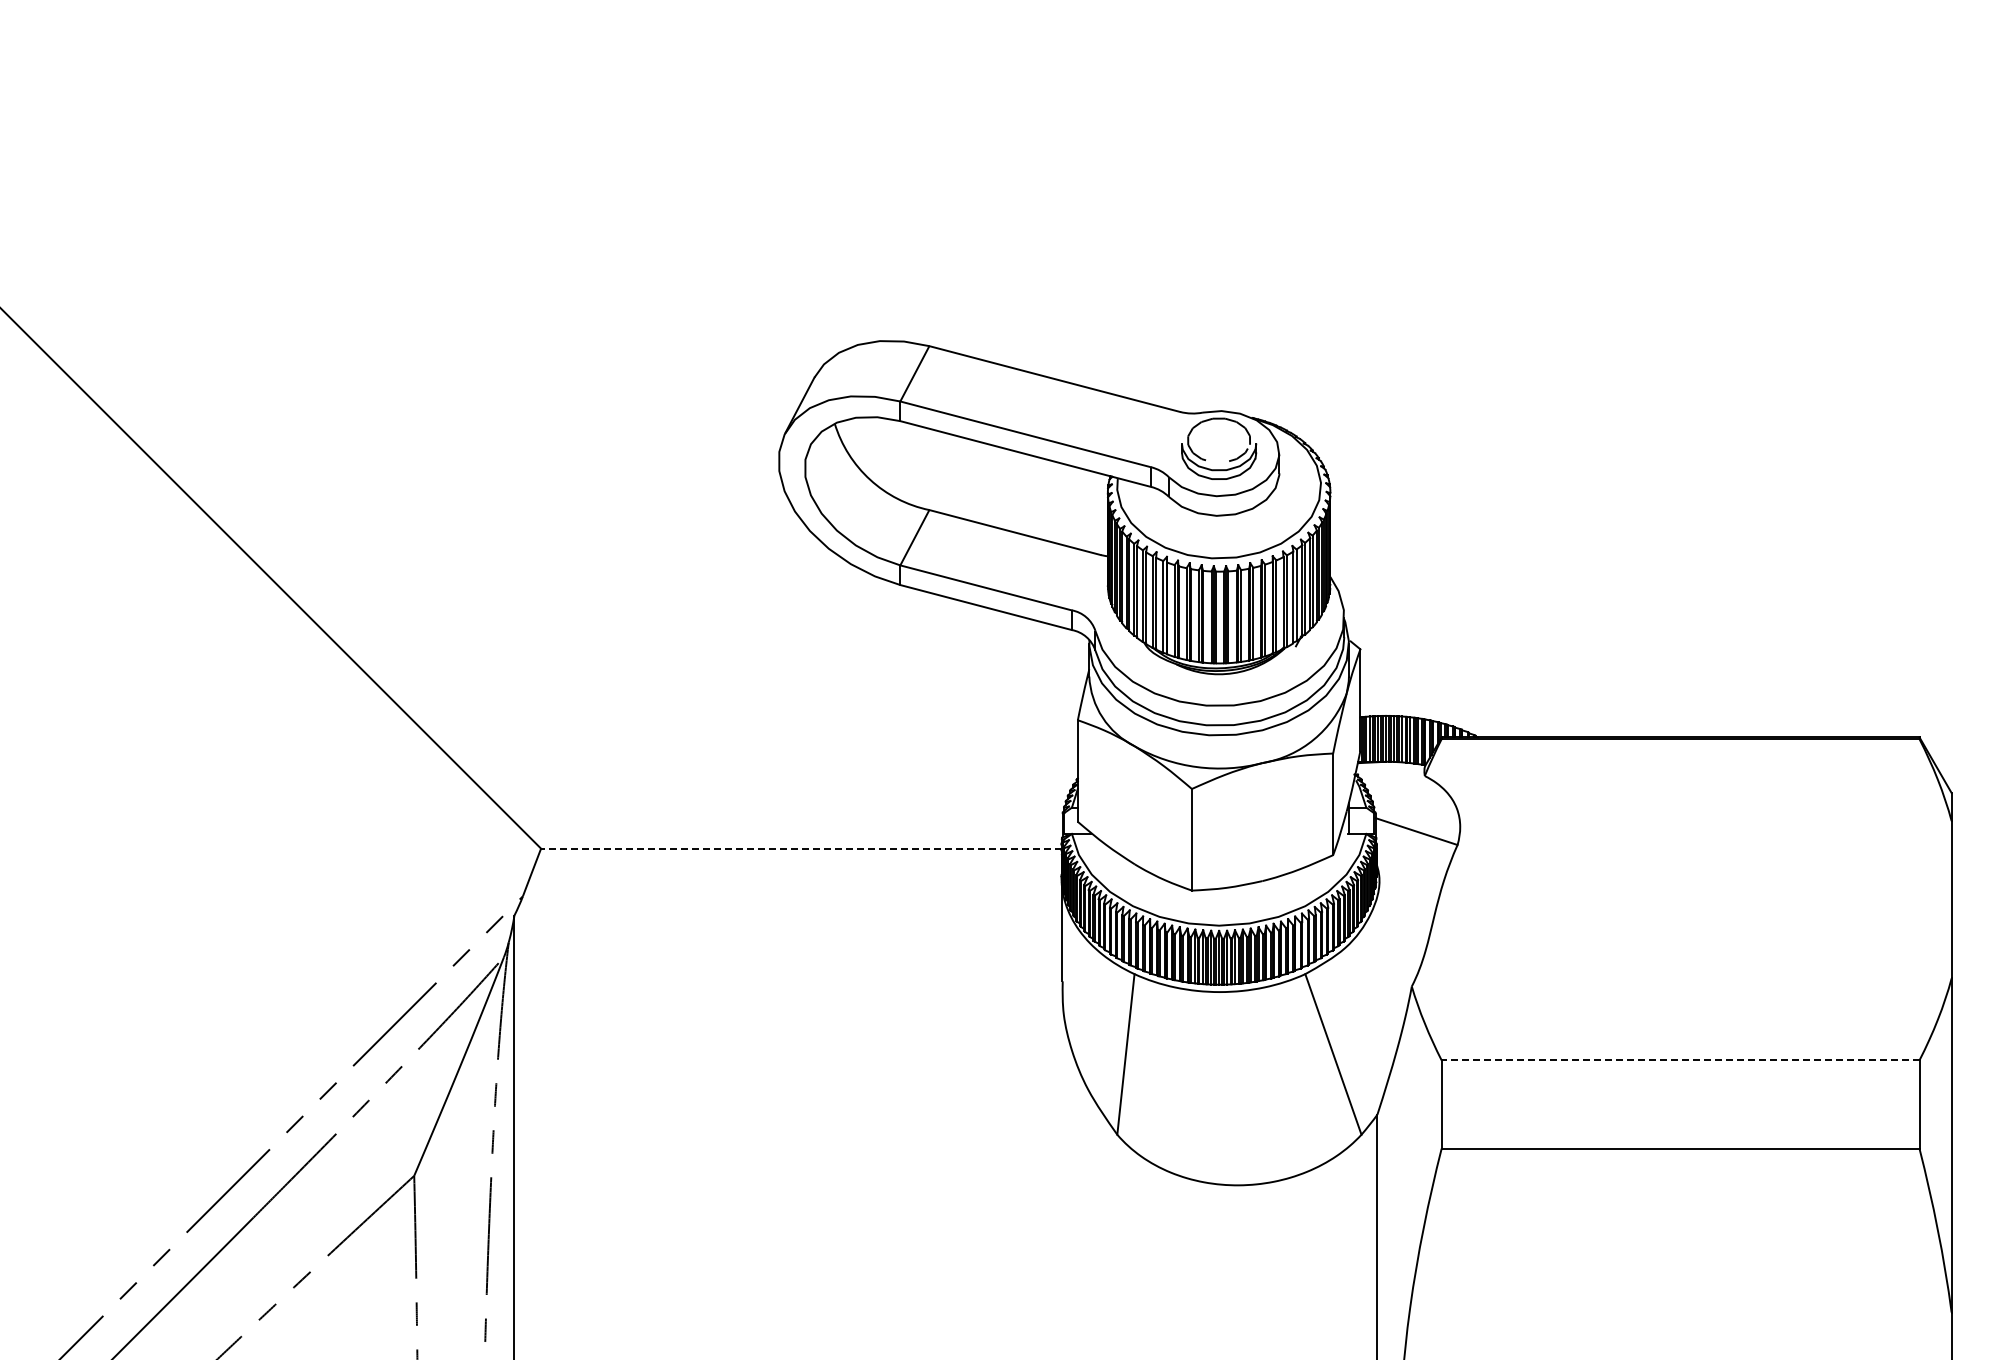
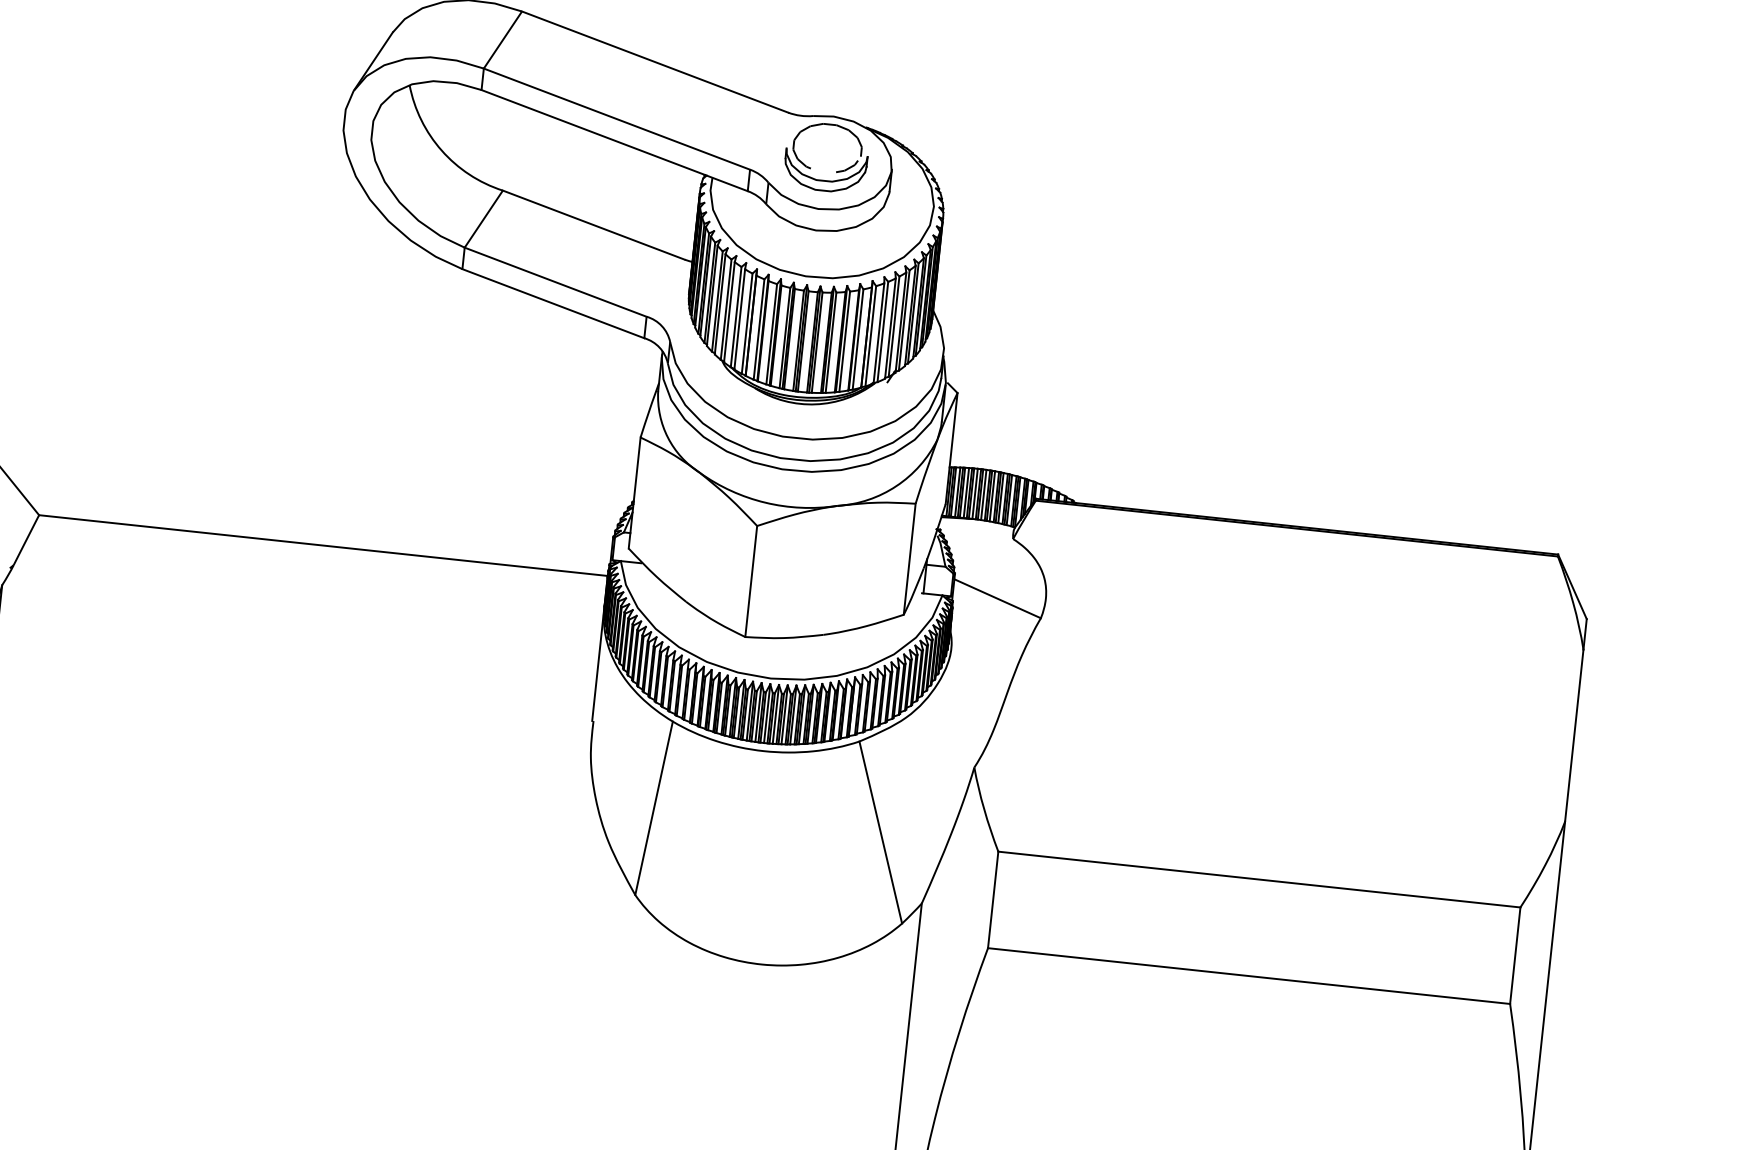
line: (800, 848) -> (322, 545), dashed -> solid
line: (1680, 1060) -> (1259, 879), dashed -> solid

